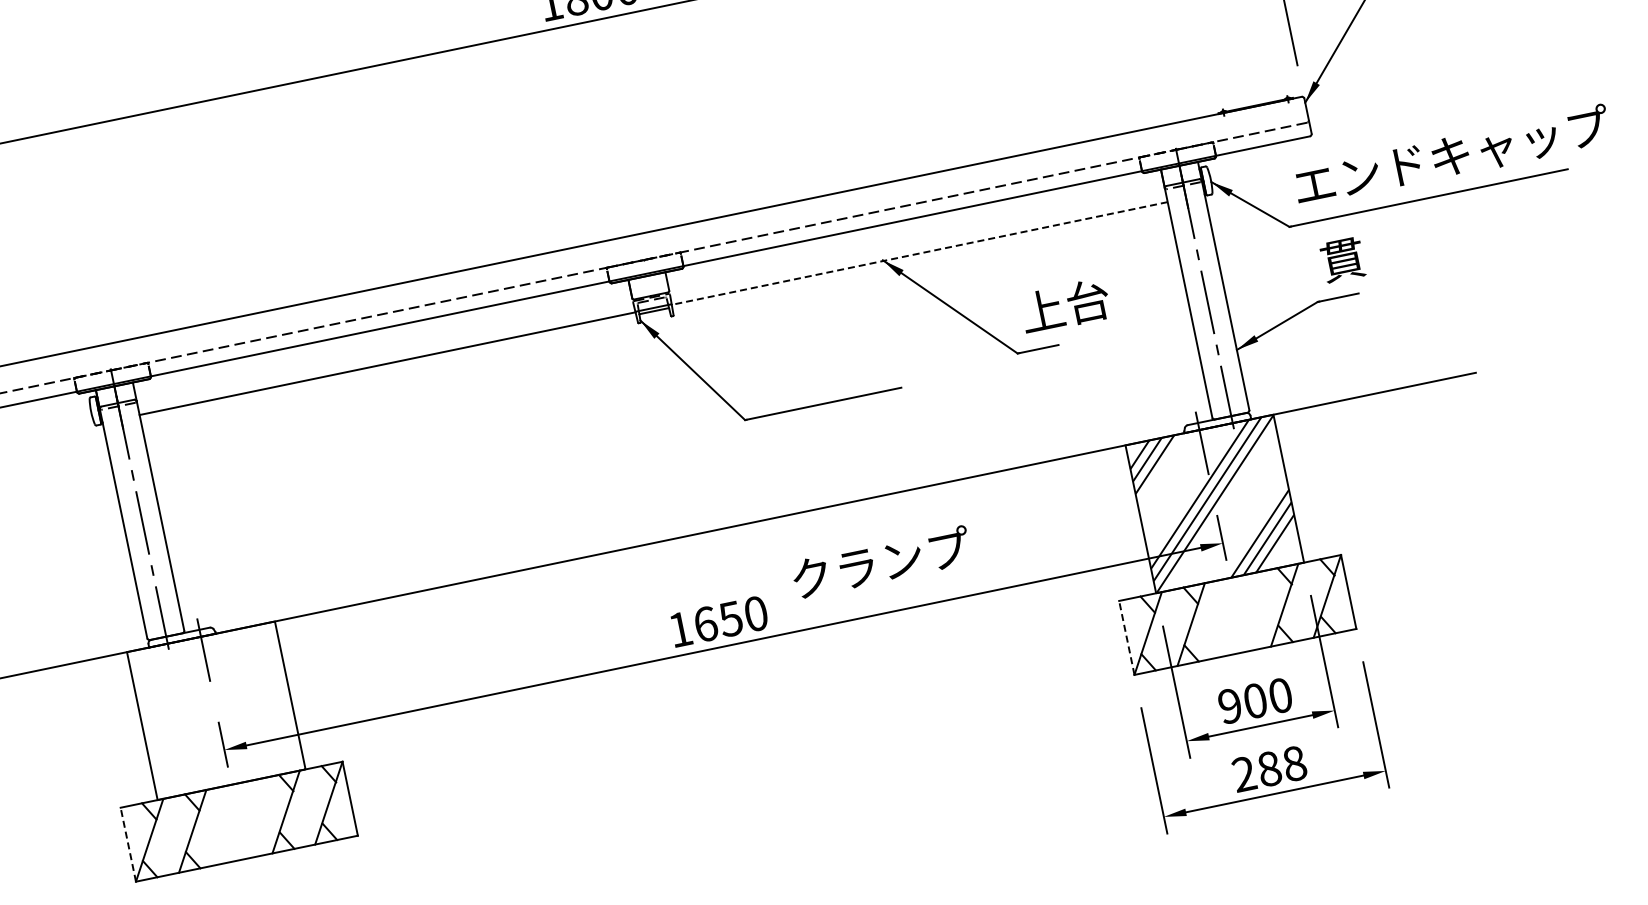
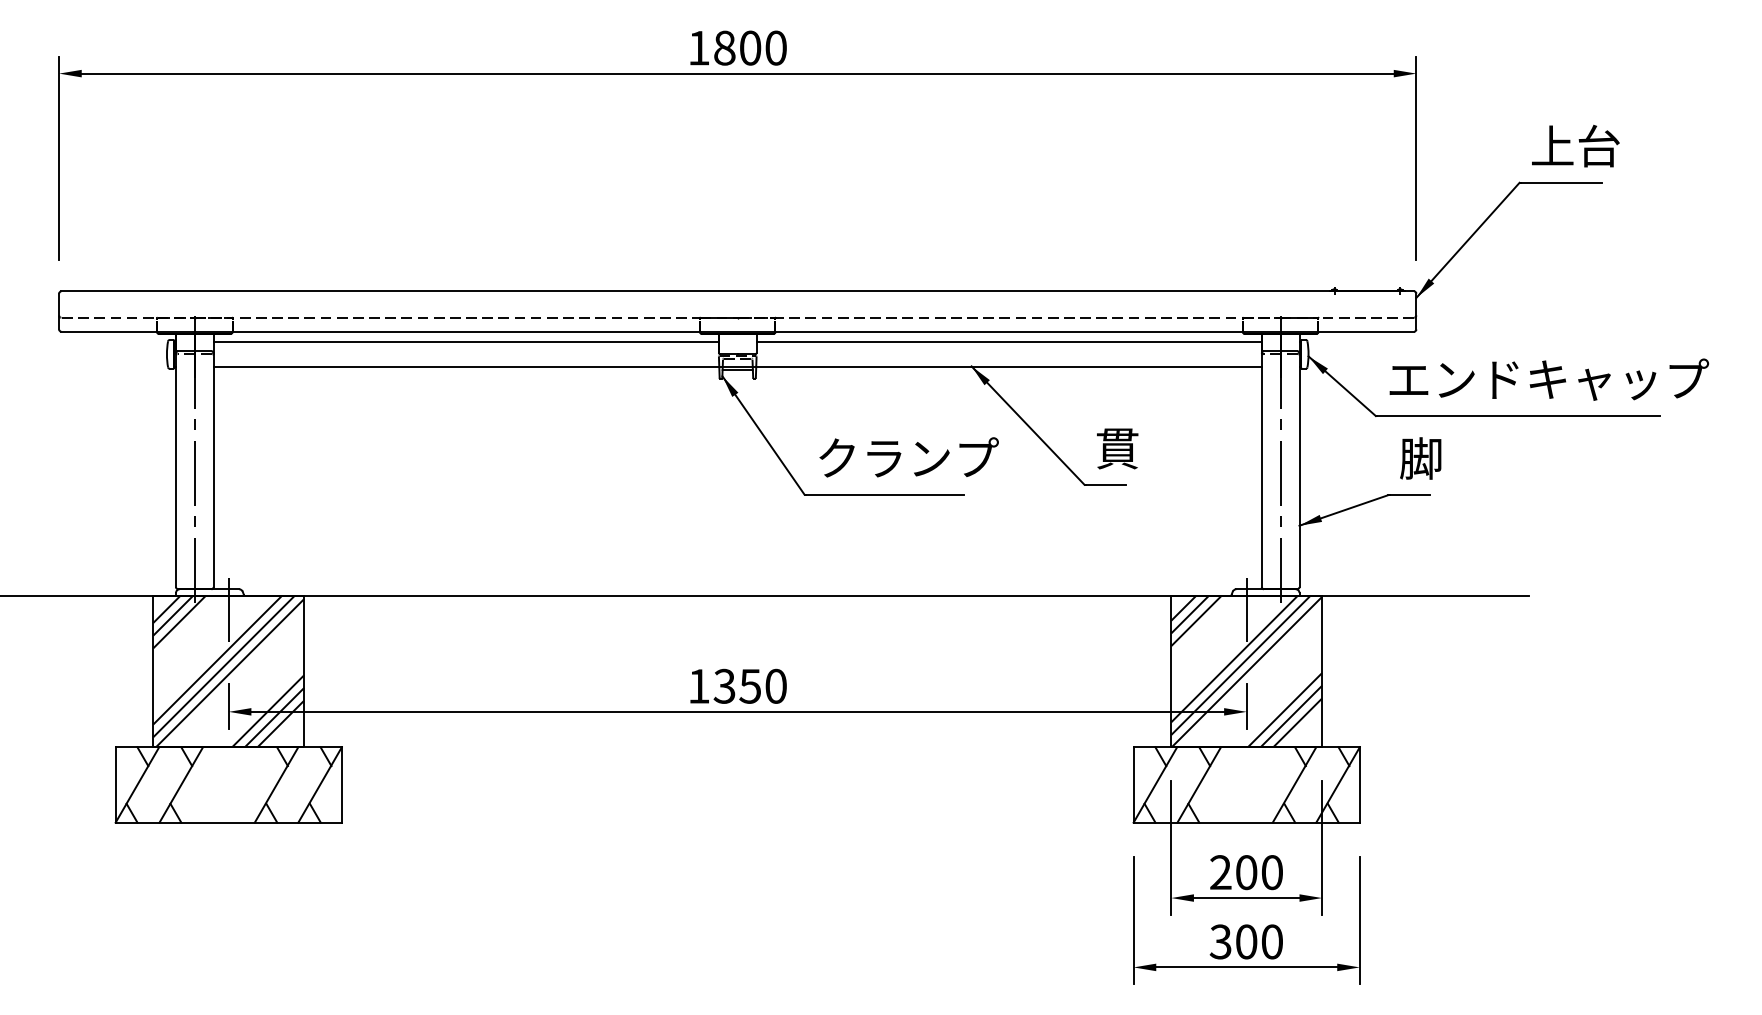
line: (914, 228) -> (1008, 341), added
line: (920, 253) -> (1009, 367), dashed -> solid
text: (1342, 259) -> (1421, 458), 貫 -> 脚
text: (1065, 305) -> (1140, 447), 上台 -> 貫
line: (381, 338) -> (465, 341), added
text: (880, 562) -> (908, 457), moved
text: (705, 623) -> (724, 685), 1650 -> 1350
line: (1126, 637) -> (1133, 784), dashed -> solid
text: (1229, 706) -> (1220, 872), 900 -> 200
hatch: (215, 710) -> (228, 671), added
text: (1269, 768) -> (1246, 941), 288 -> 300
line: (128, 844) -> (115, 784), dashed -> solid

